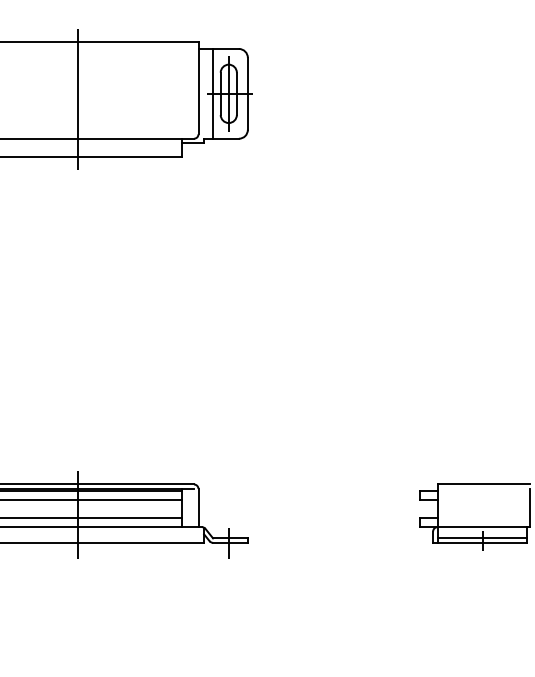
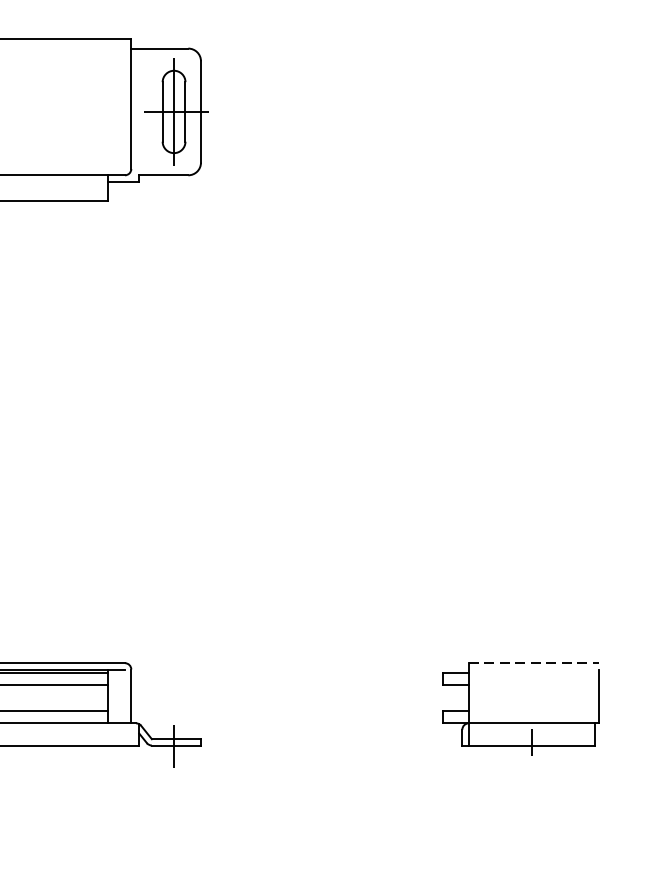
line: (213, 93) -> (152, 111), removed
line: (484, 484) -> (534, 663), solid -> dashed
line: (482, 538) -> (532, 739), removed

